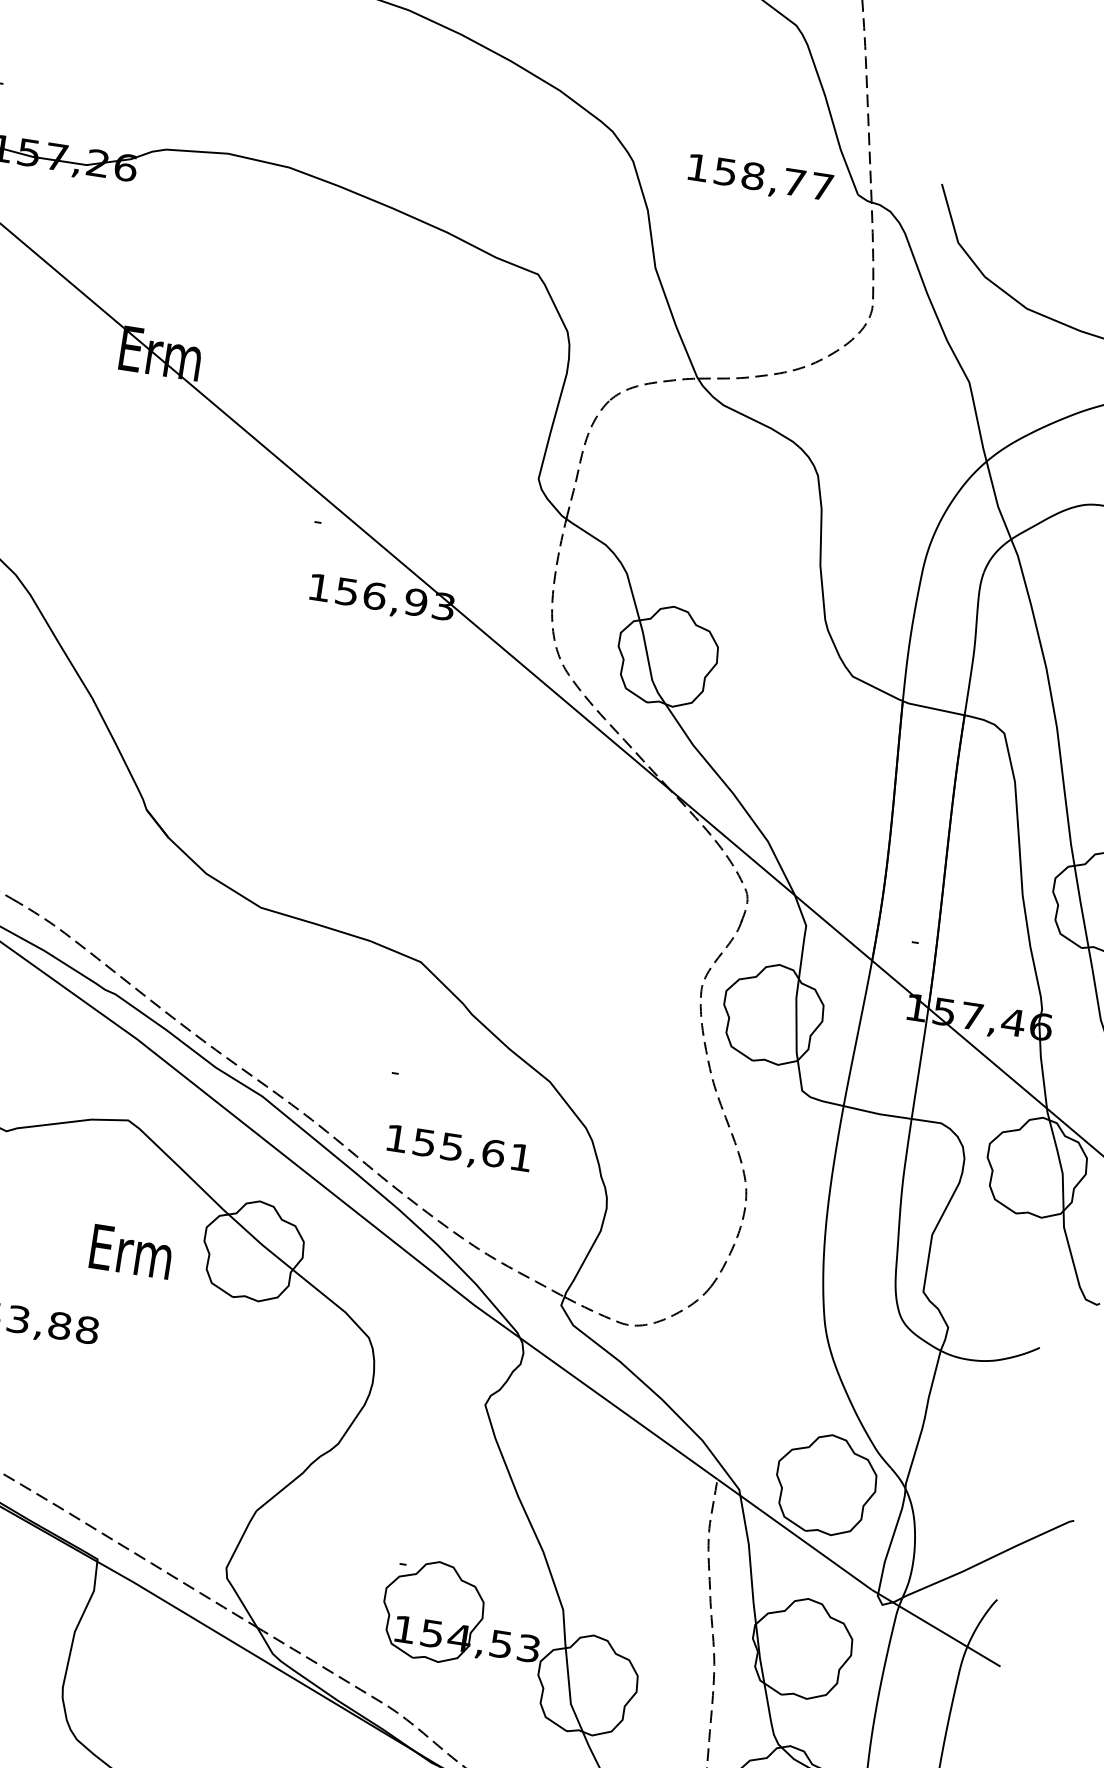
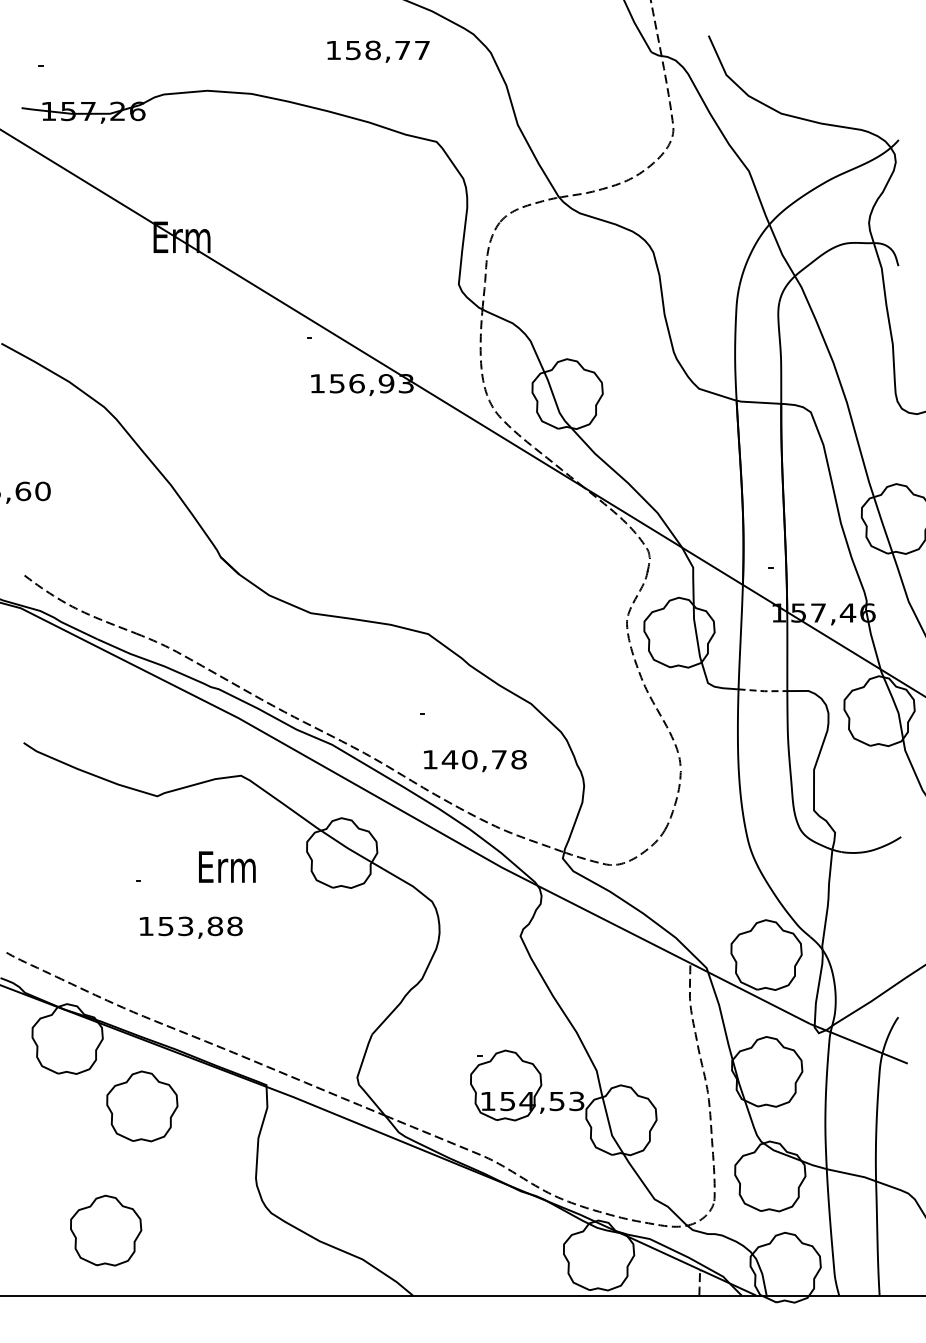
text: (760, 178) -> (378, 51), moved
line: (878, 1114) -> (763, 691), solid -> dashed
text: (471, 1149) -> (483, 759), 155,61 -> 140,78
text: (131, 1251) -> (227, 866), moved

